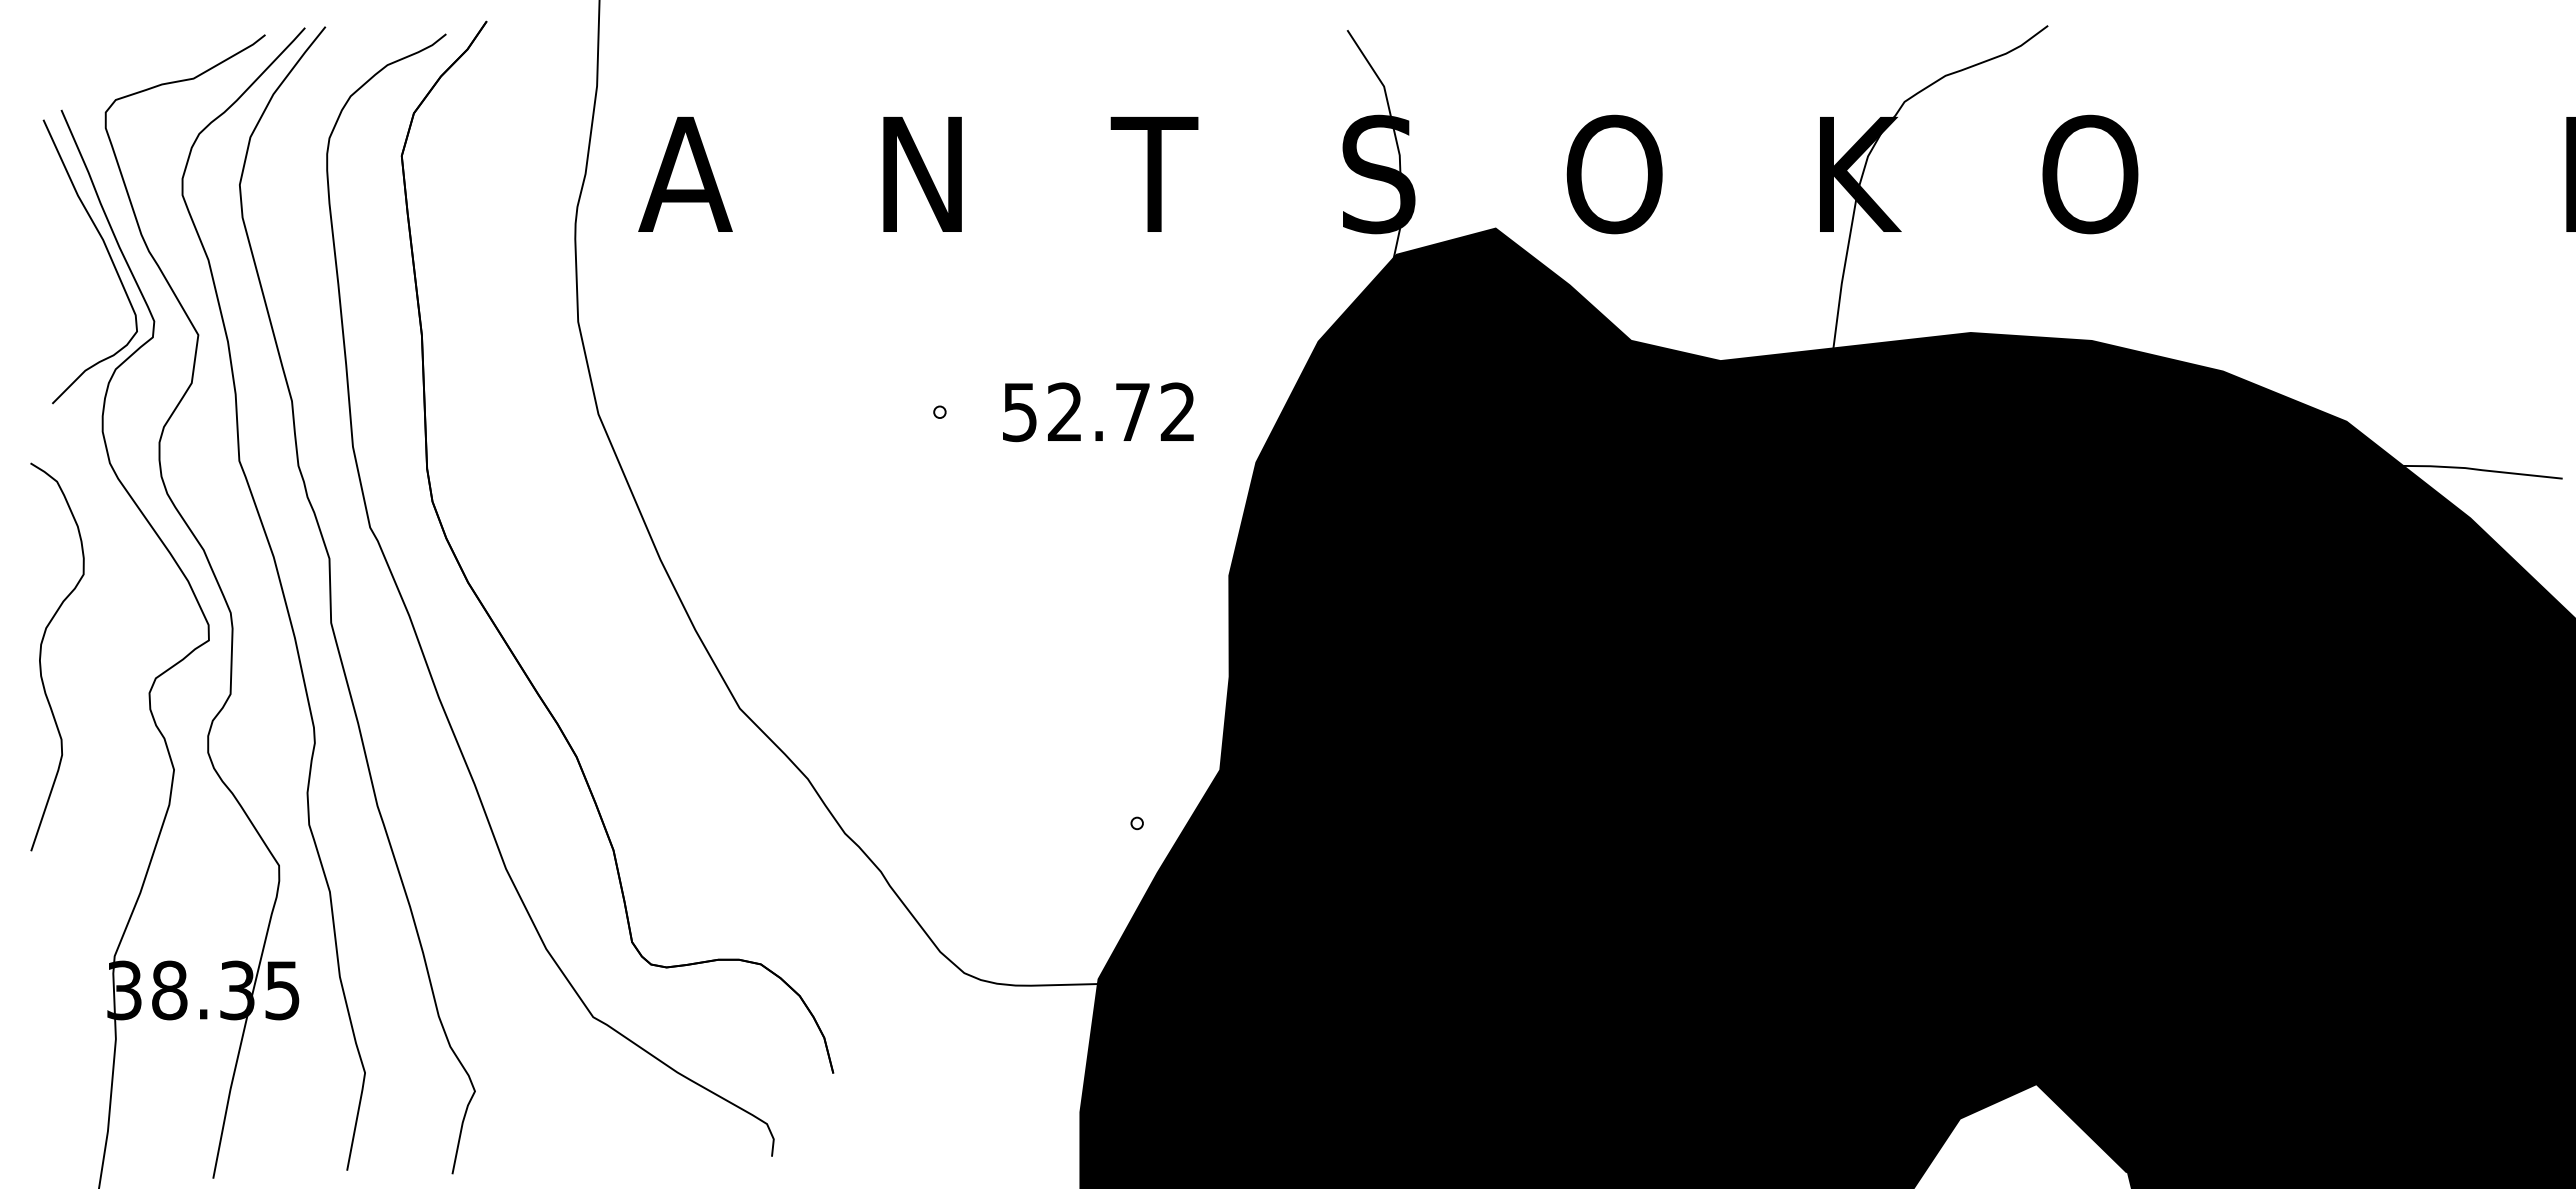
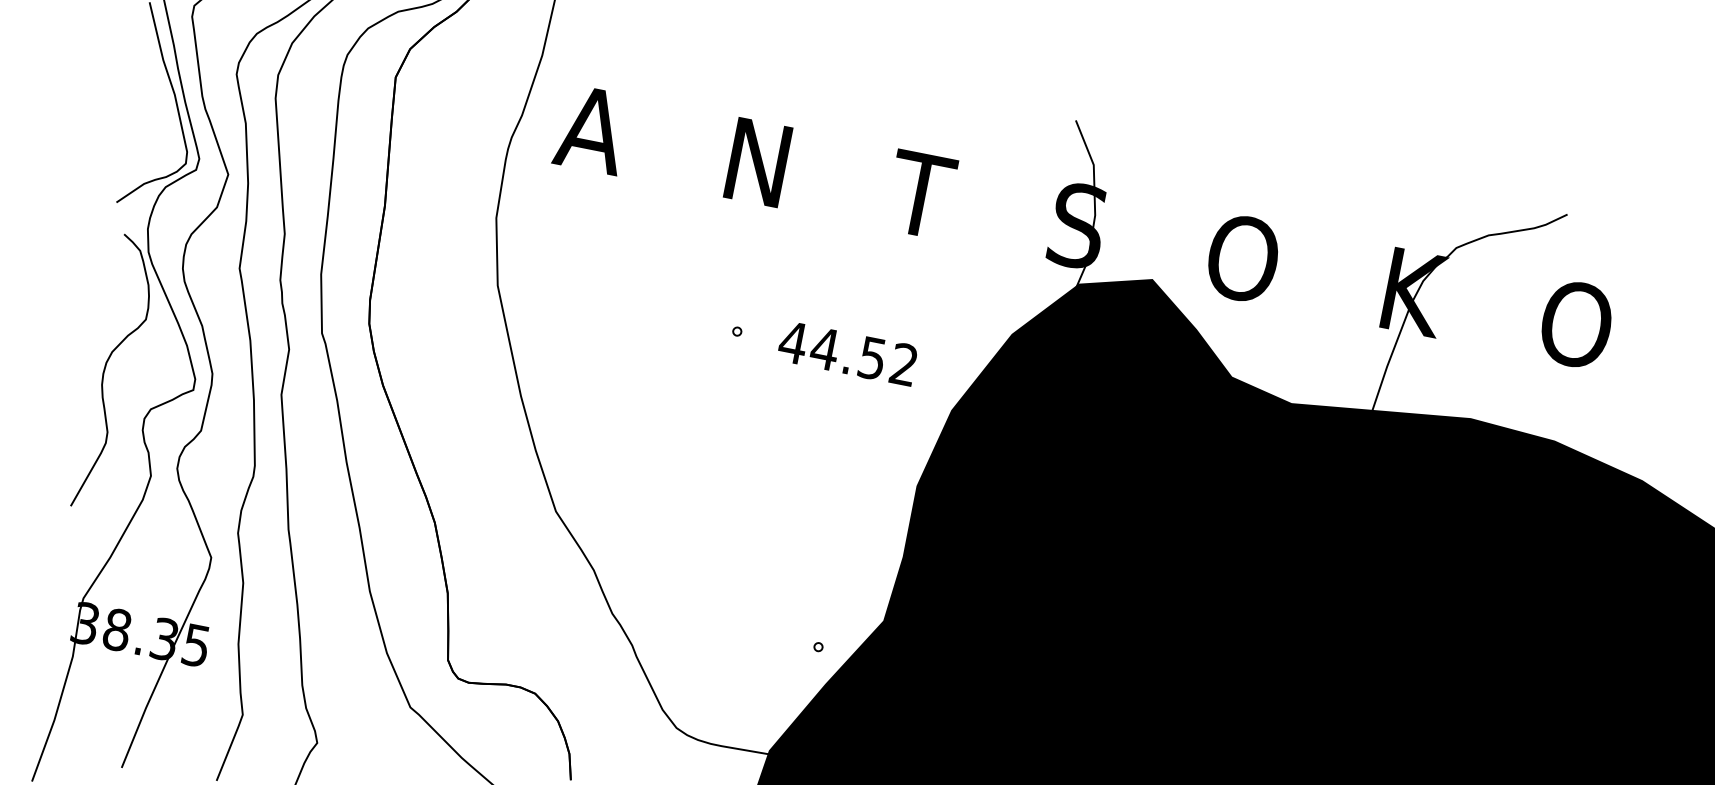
text: (1075, 412) -> (832, 350), 52.72 -> 44.52
curve: (41, 656) -> (105, 371), moved

